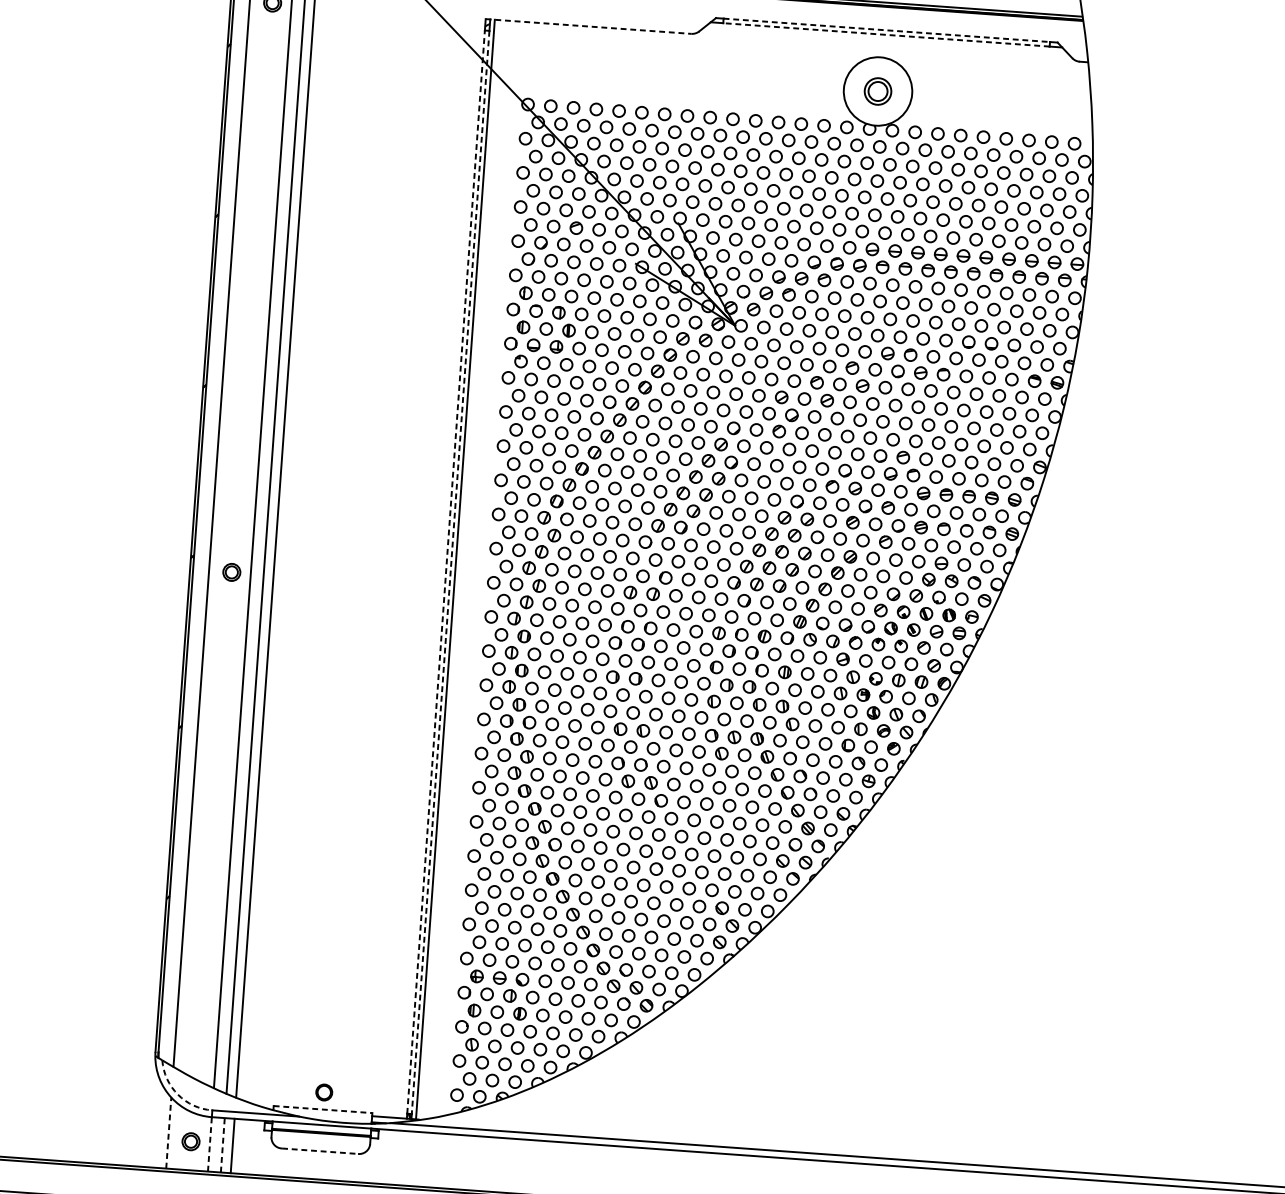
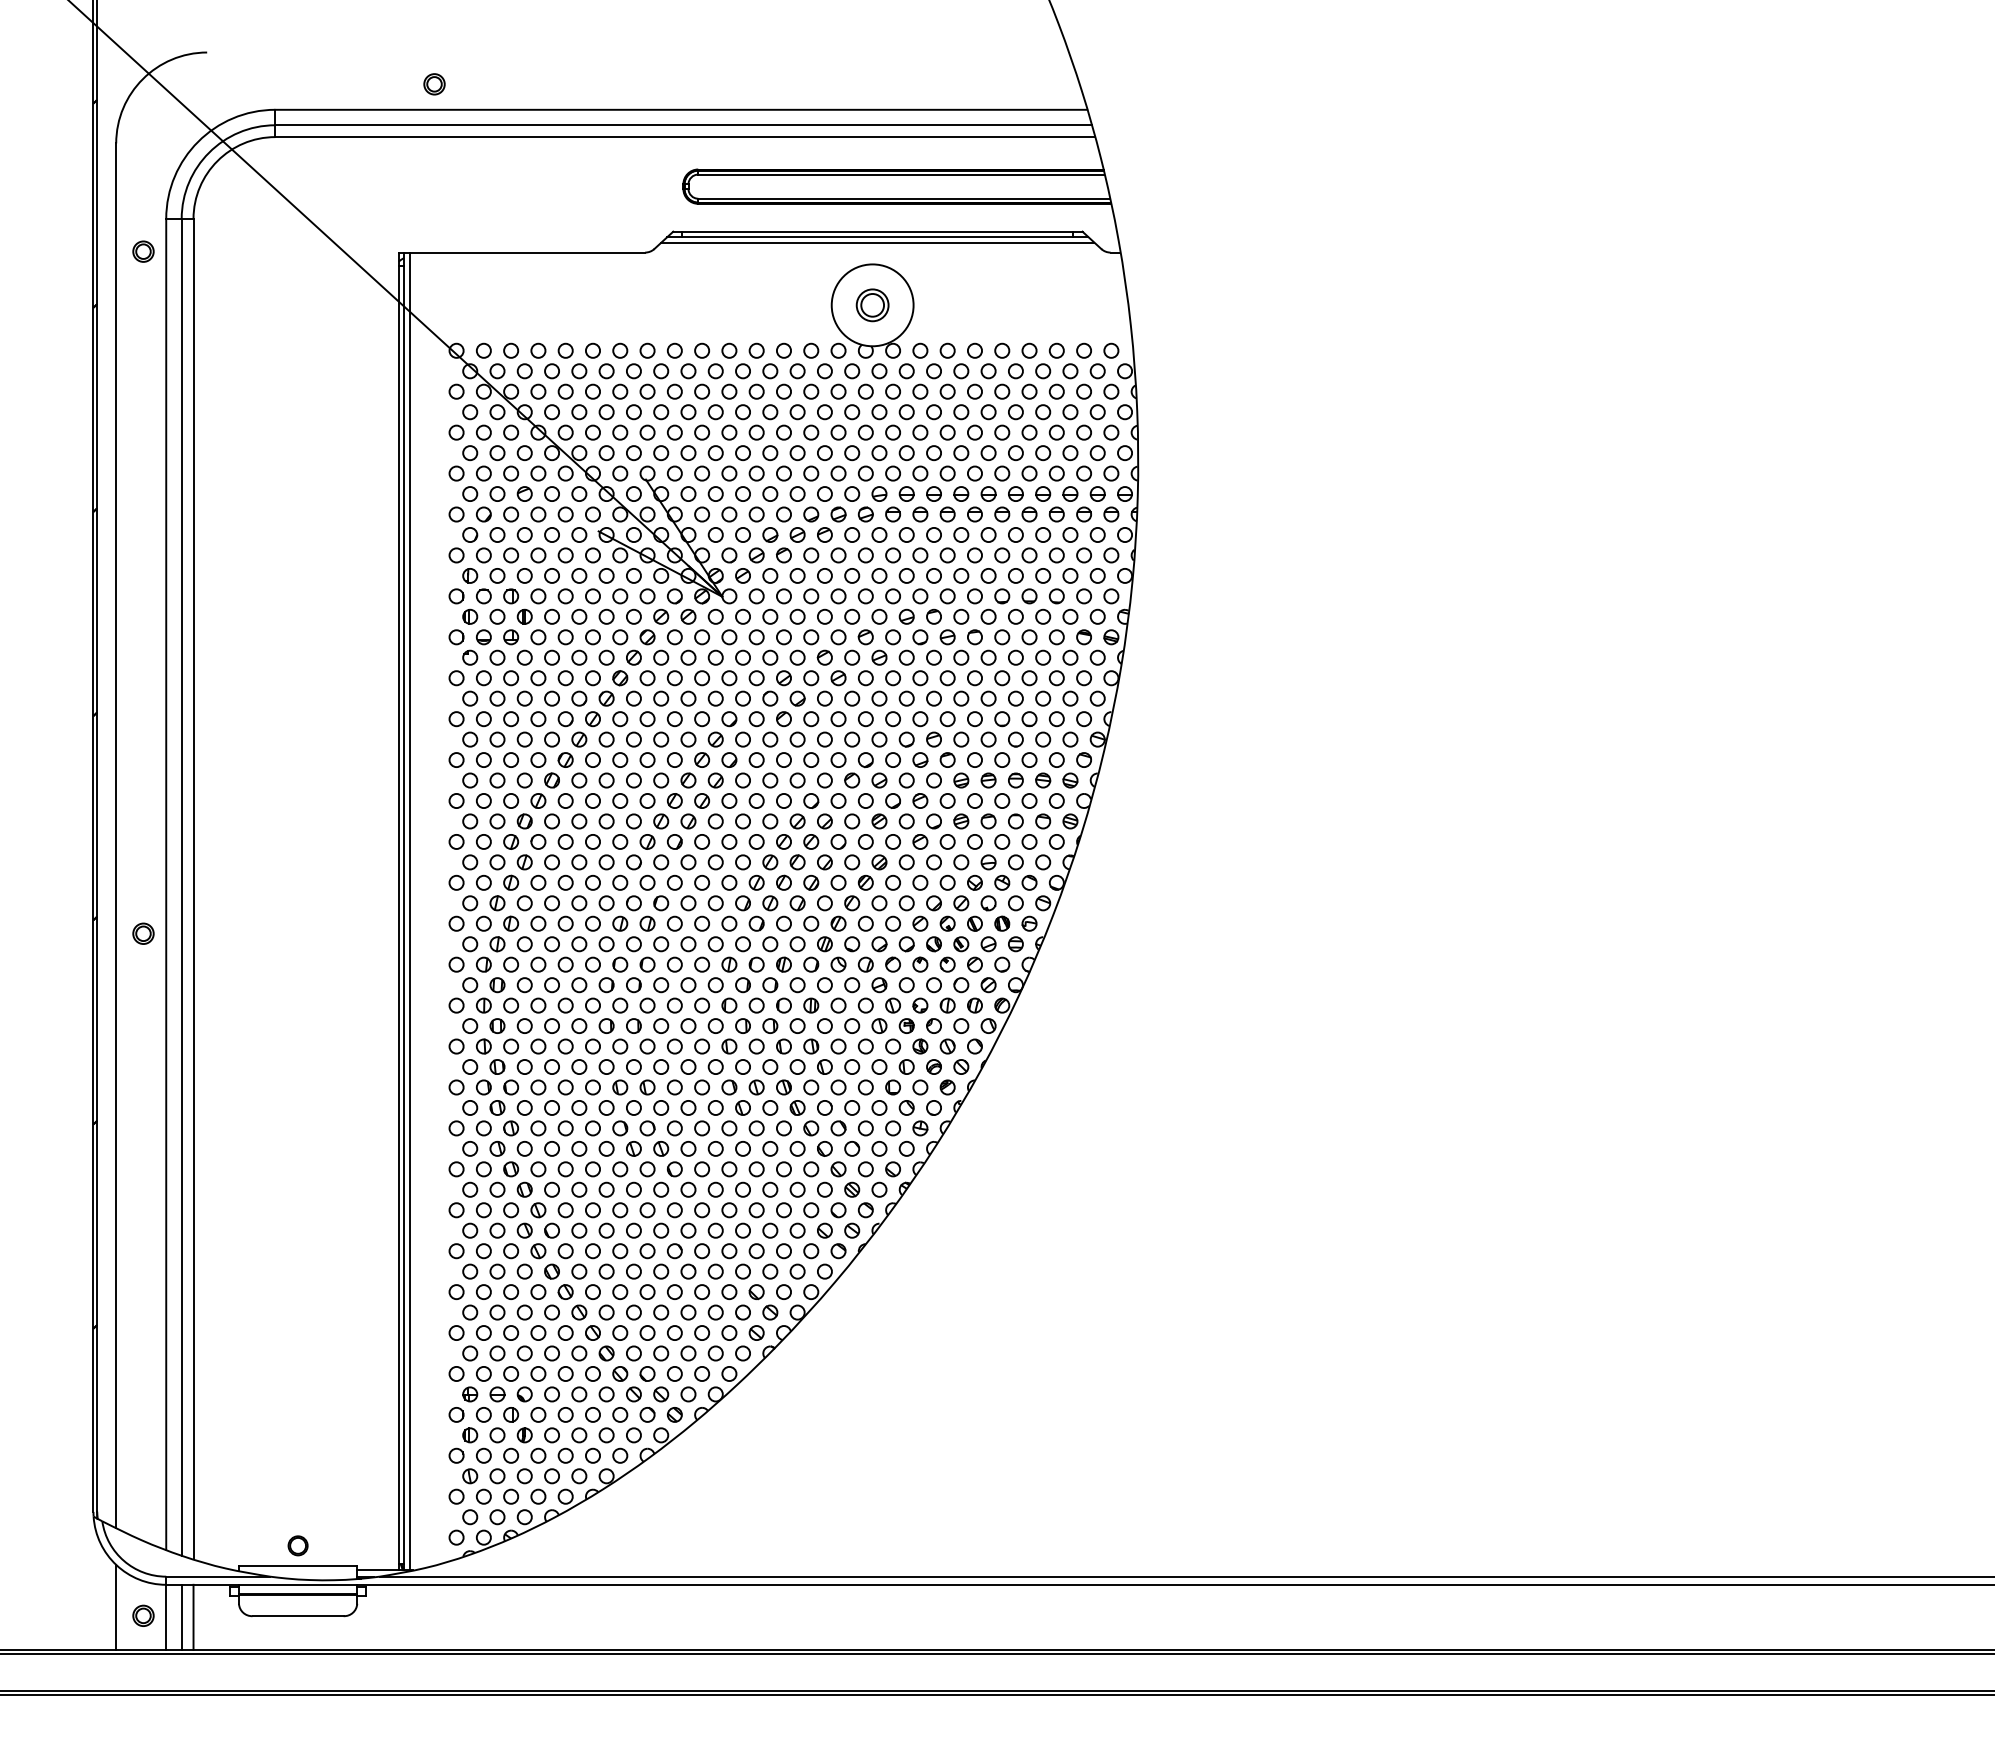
line: (588, 26) -> (522, 252), dashed -> solid
line: (886, 30) -> (877, 231), dashed -> solid
line: (886, 35) -> (877, 237), dashed -> solid
line: (885, 39) -> (877, 242), added
line: (445, 572) -> (398, 915), dashed -> solid
line: (450, 572) -> (404, 915), dashed -> solid
arc: (177, 1094) -> (123, 1560), dashed -> solid
line: (323, 1109) -> (298, 1566), dashed -> solid
line: (169, 1133) -> (116, 1607), dashed -> solid
line: (210, 1144) -> (166, 1617), dashed -> solid
line: (222, 1145) -> (181, 1617), dashed -> solid
line: (320, 1151) -> (298, 1616), dashed -> solid

